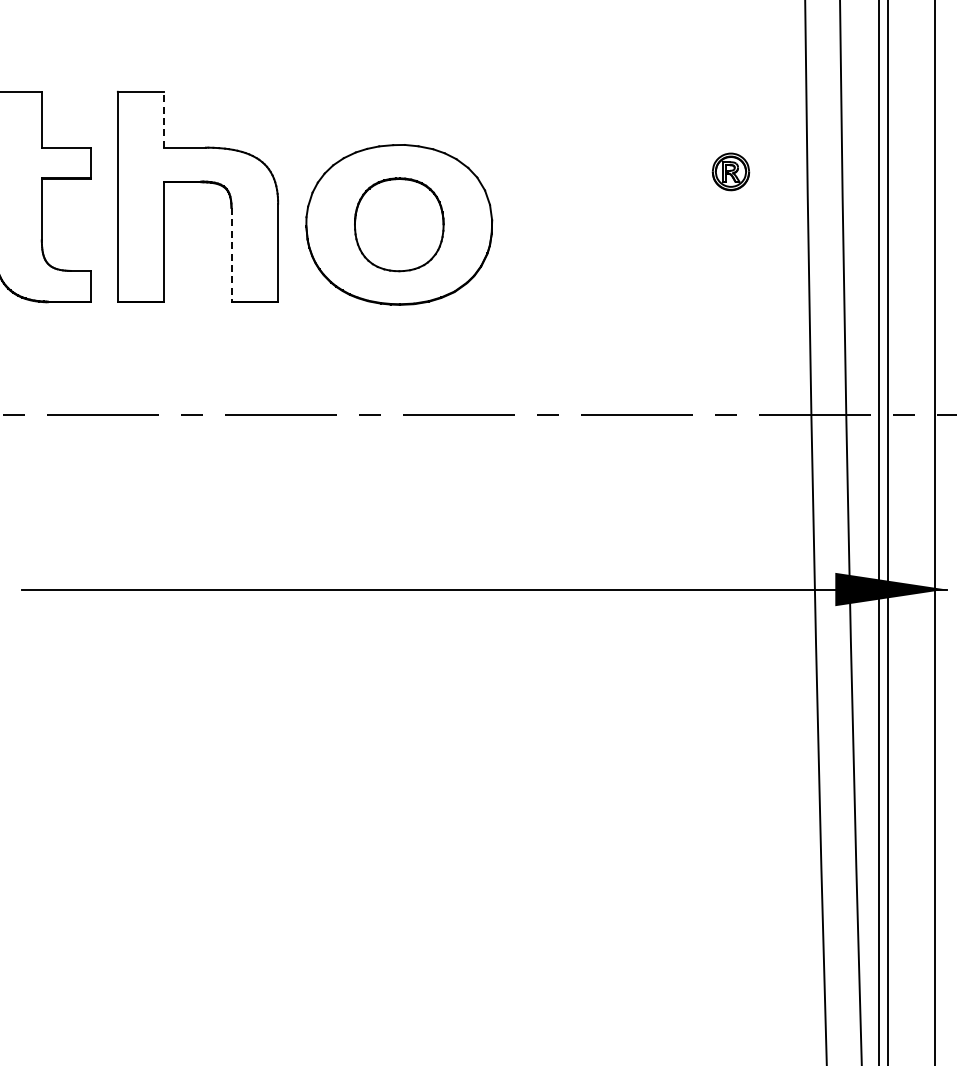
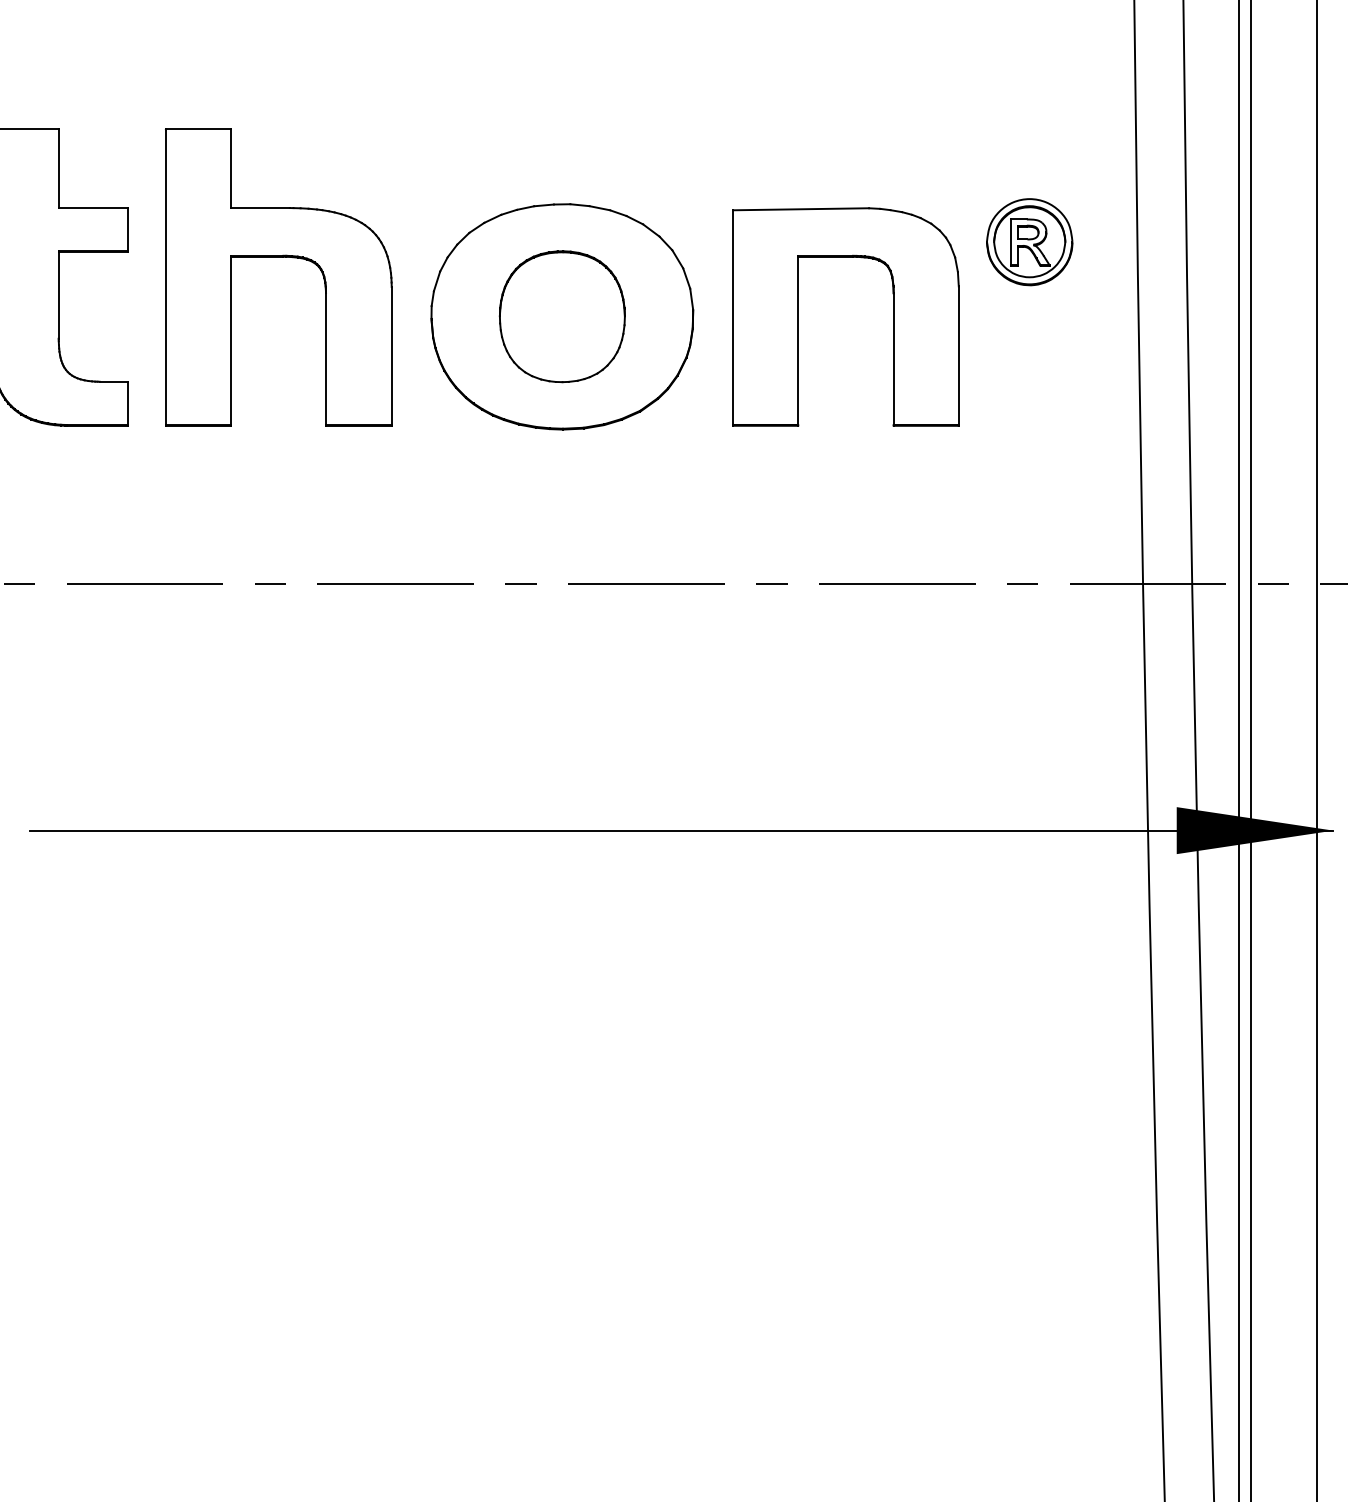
line: (163, 119) -> (230, 168), dashed -> solid
part: (730, 171) -> (1029, 241), size x1.67
part: (567, 224) -> (799, 316), added
line: (231, 254) -> (325, 358), dashed -> solid

